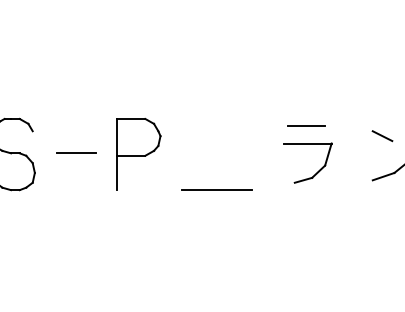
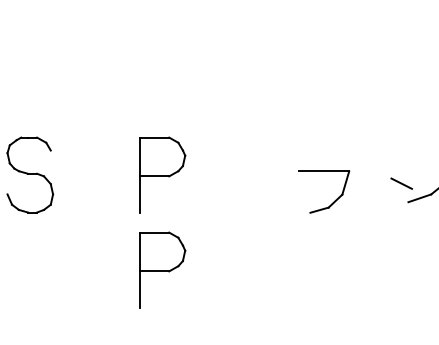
line: (306, 126) -> (338, 145), removed
line: (382, 135) -> (401, 183), moved
line: (75, 153) -> (95, 173), removed
part: (317, 171) -> (334, 200), moved
line: (215, 190) -> (243, 212), removed
part: (138, 244) -> (162, 269), added

